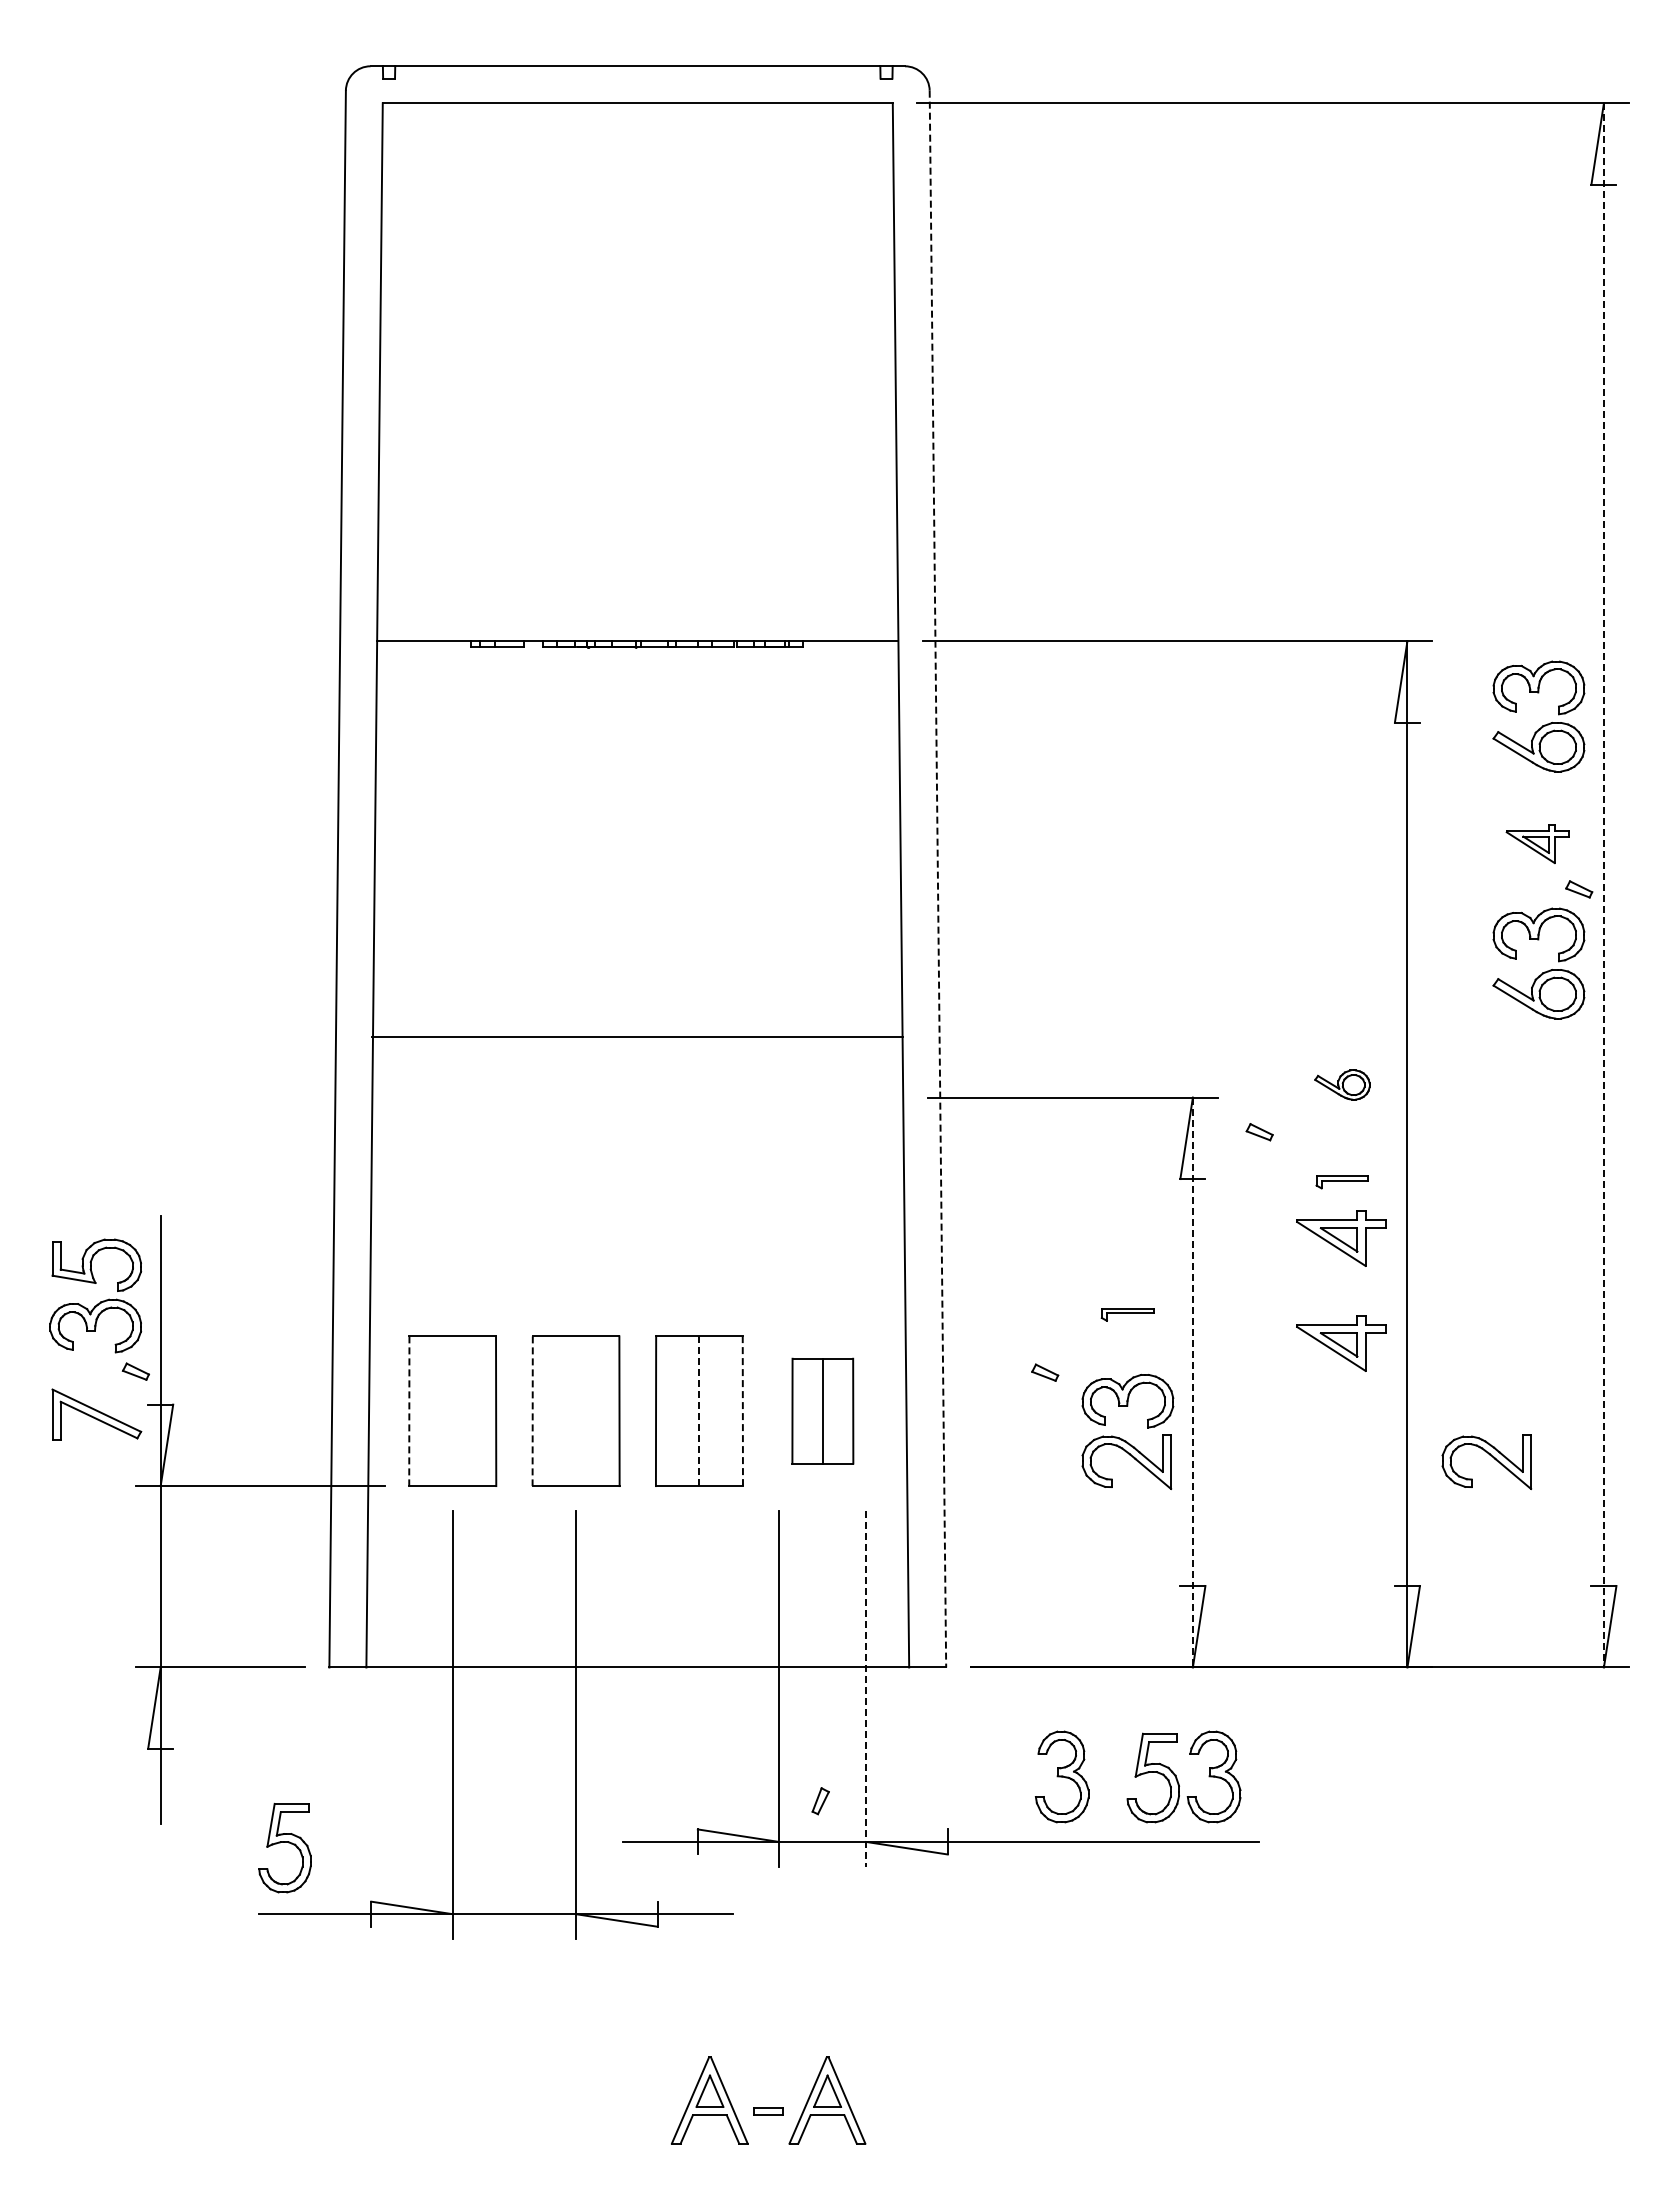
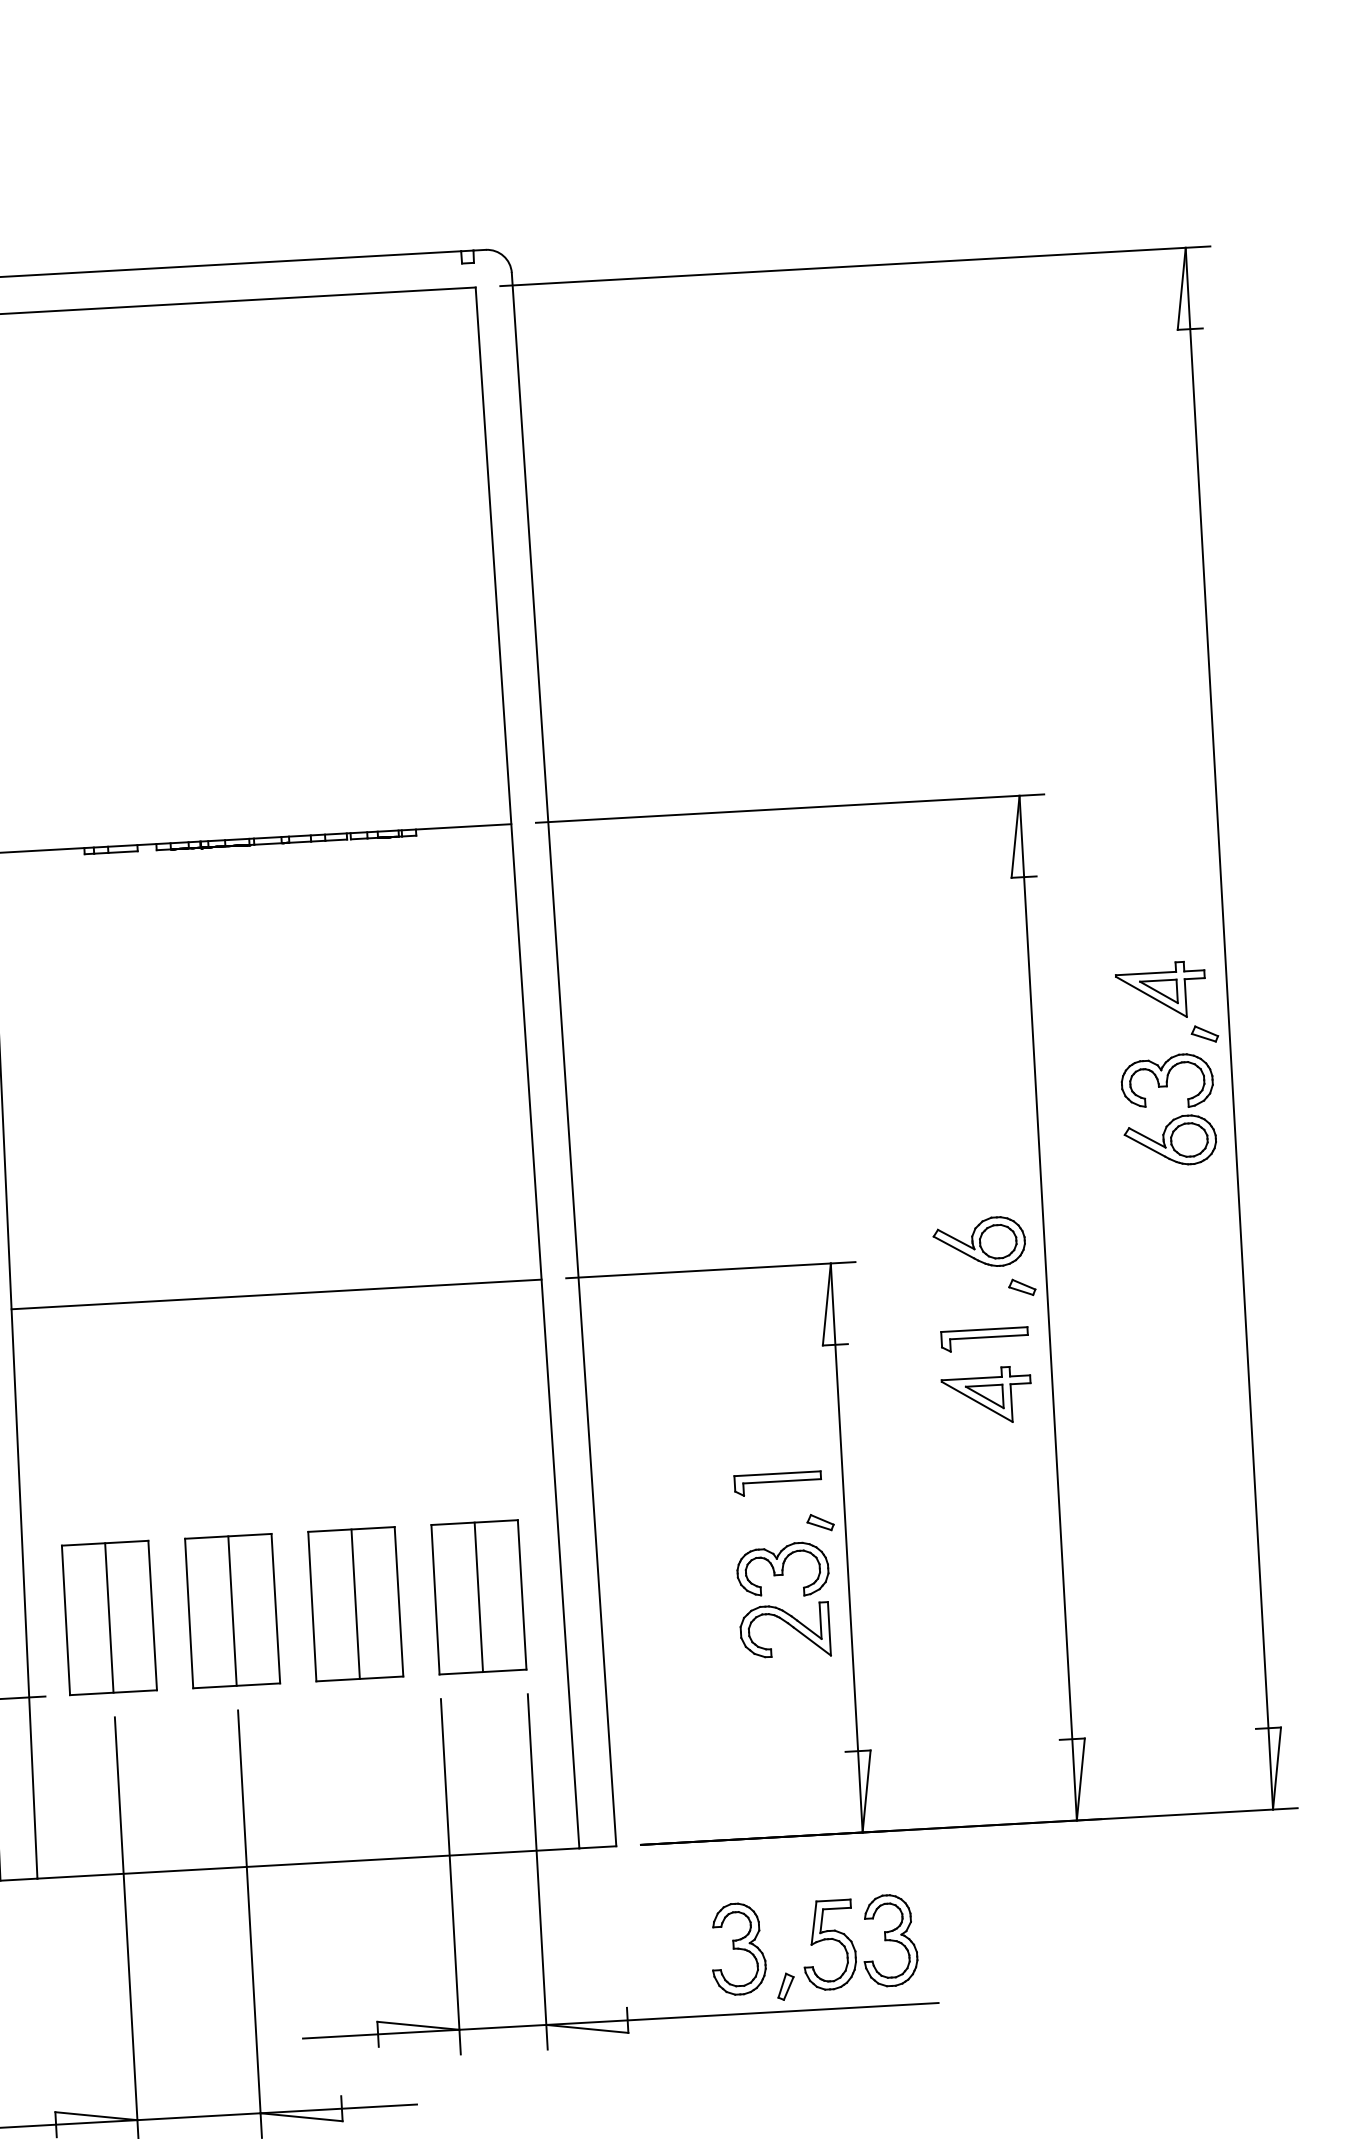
part: (1542, 725) -> (1159, 872), removed
part: (1537, 843) -> (1160, 990), size x1.43
line: (937, 879) -> (563, 1060), dashed -> solid
line: (1603, 885) -> (1228, 1028), dashed -> solid
line: (637, 1036) -> (276, 1294), moved
part: (1342, 1084) -> (979, 1242), size x1.67
part: (1259, 1132) -> (1022, 1287), moved
part: (1342, 1182) -> (984, 1339), size x1.67
part: (1127, 1314) -> (777, 1483), size x1.67
part: (1341, 1343) -> (992, 1500), removed
part: (1045, 1372) -> (820, 1522), moved
line: (1192, 1382) -> (846, 1547), dashed -> solid
part: (822, 1410) -> (478, 1596), size x1.43
line: (409, 1411) -> (66, 1620), dashed -> solid
line: (452, 1411) -> (109, 1618), added
line: (532, 1411) -> (188, 1613), dashed -> solid
line: (576, 1411) -> (232, 1611), added
line: (699, 1411) -> (355, 1604), dashed -> solid
line: (742, 1411) -> (398, 1602), dashed -> solid
part: (1489, 1455) -> (1146, 1604), removed
line: (866, 1688) -> (537, 1871), dashed -> solid
part: (820, 1801) -> (785, 1987), moved

